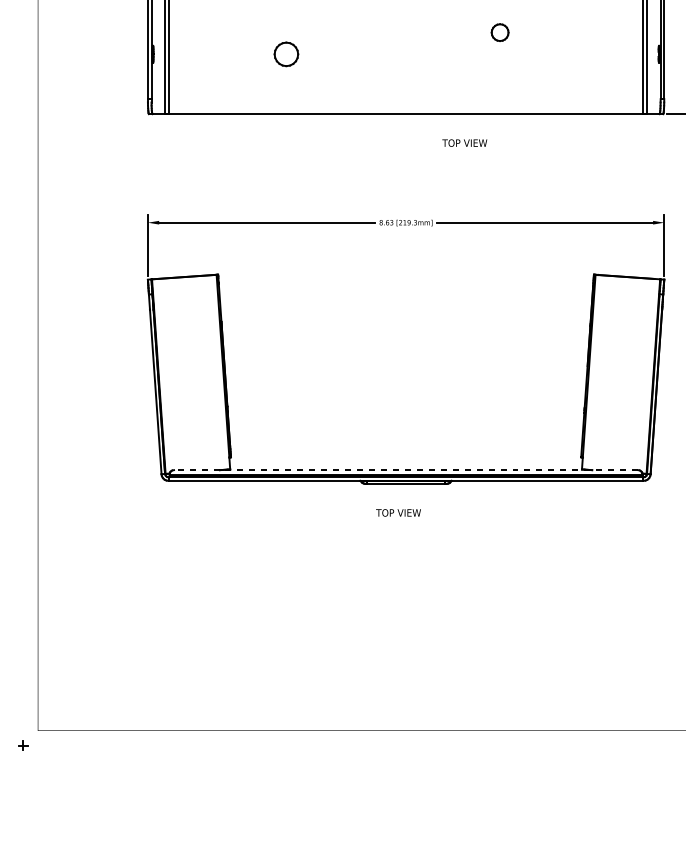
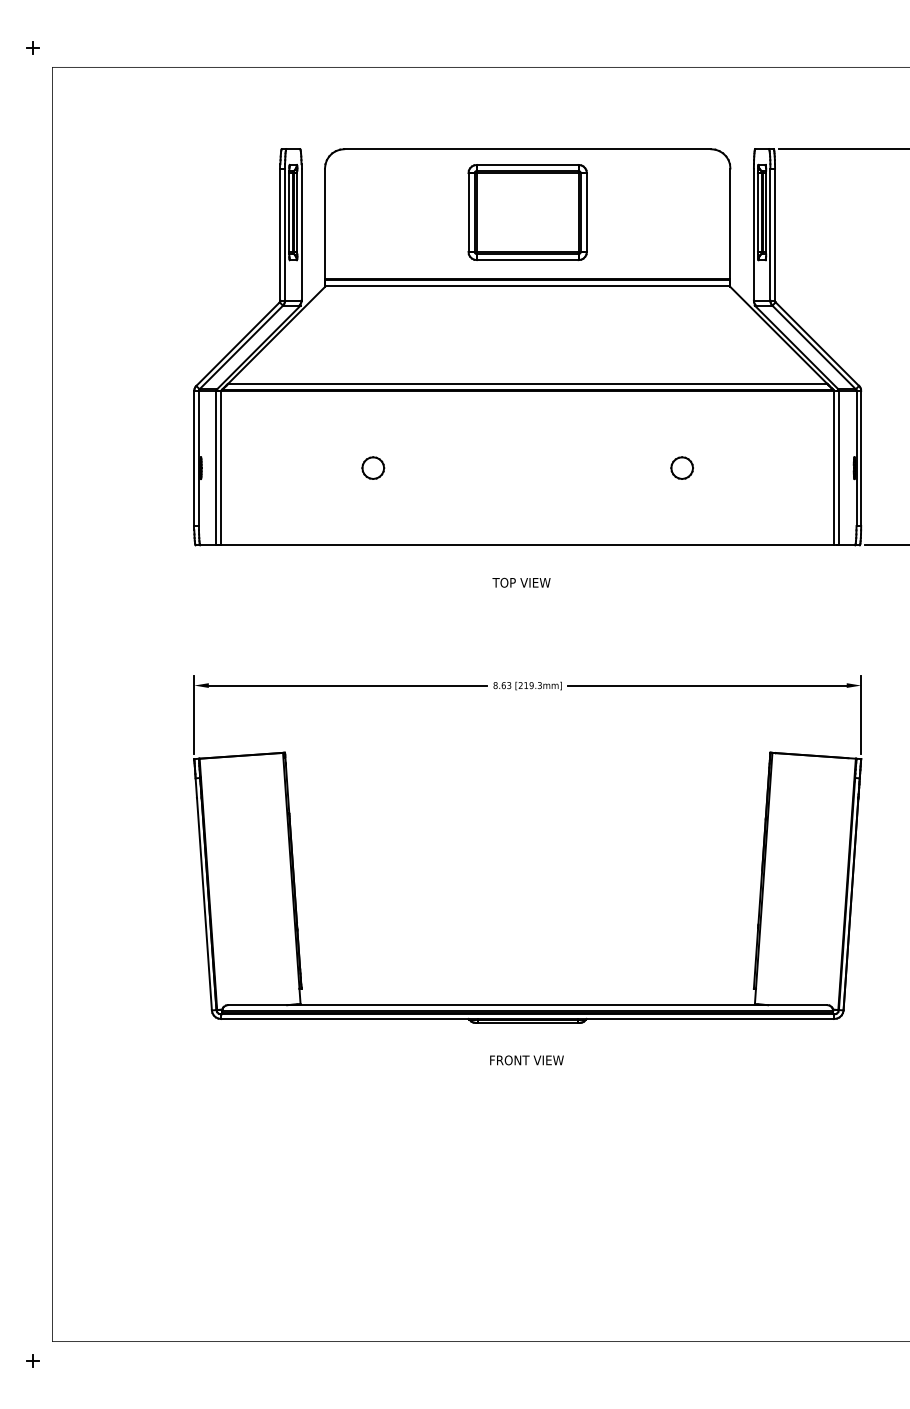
part: (499, 32) -> (681, 467), moved
part: (286, 53) -> (373, 467), size x0.71
text: (464, 142) -> (521, 582), moved
line: (405, 470) -> (527, 1005), dashed -> solid
text: (405, 513) -> (526, 1060), TOP VIEW -> FRONT VIEW

